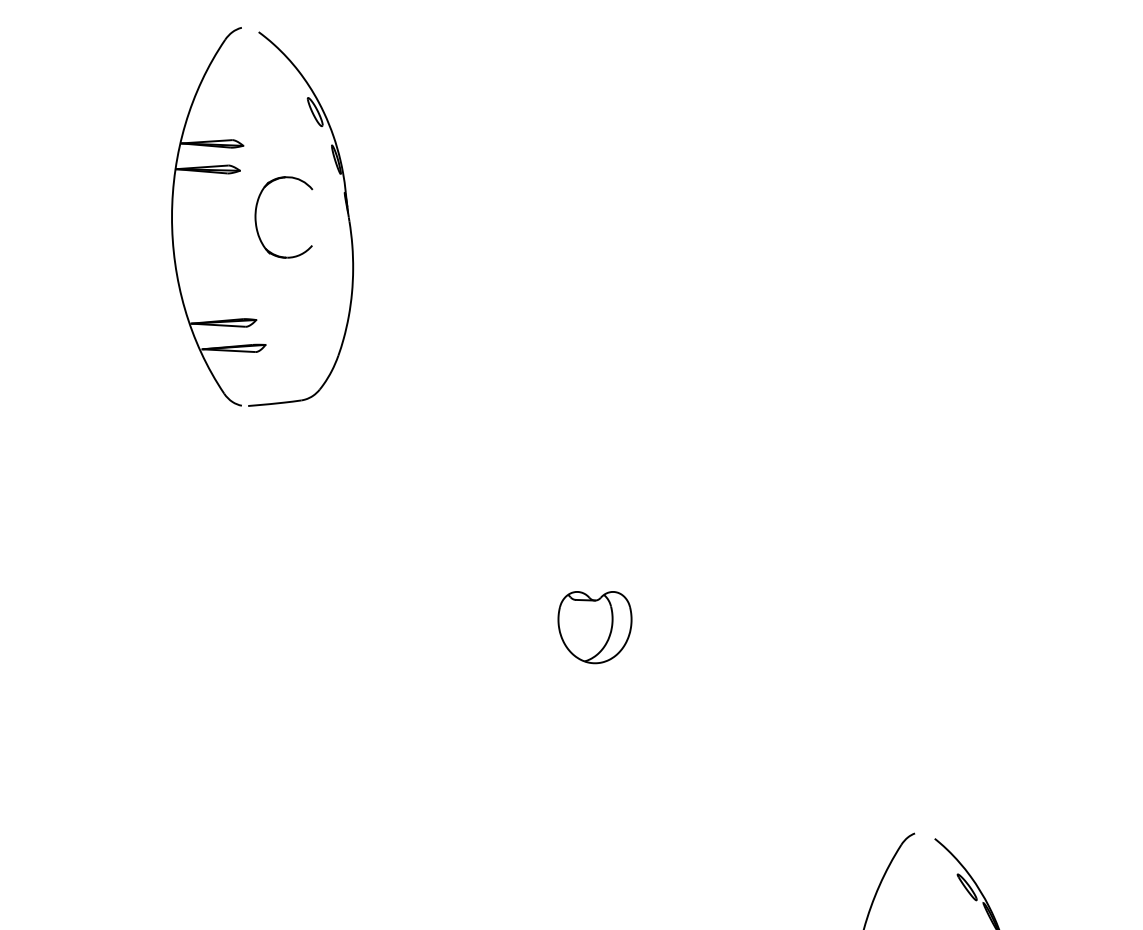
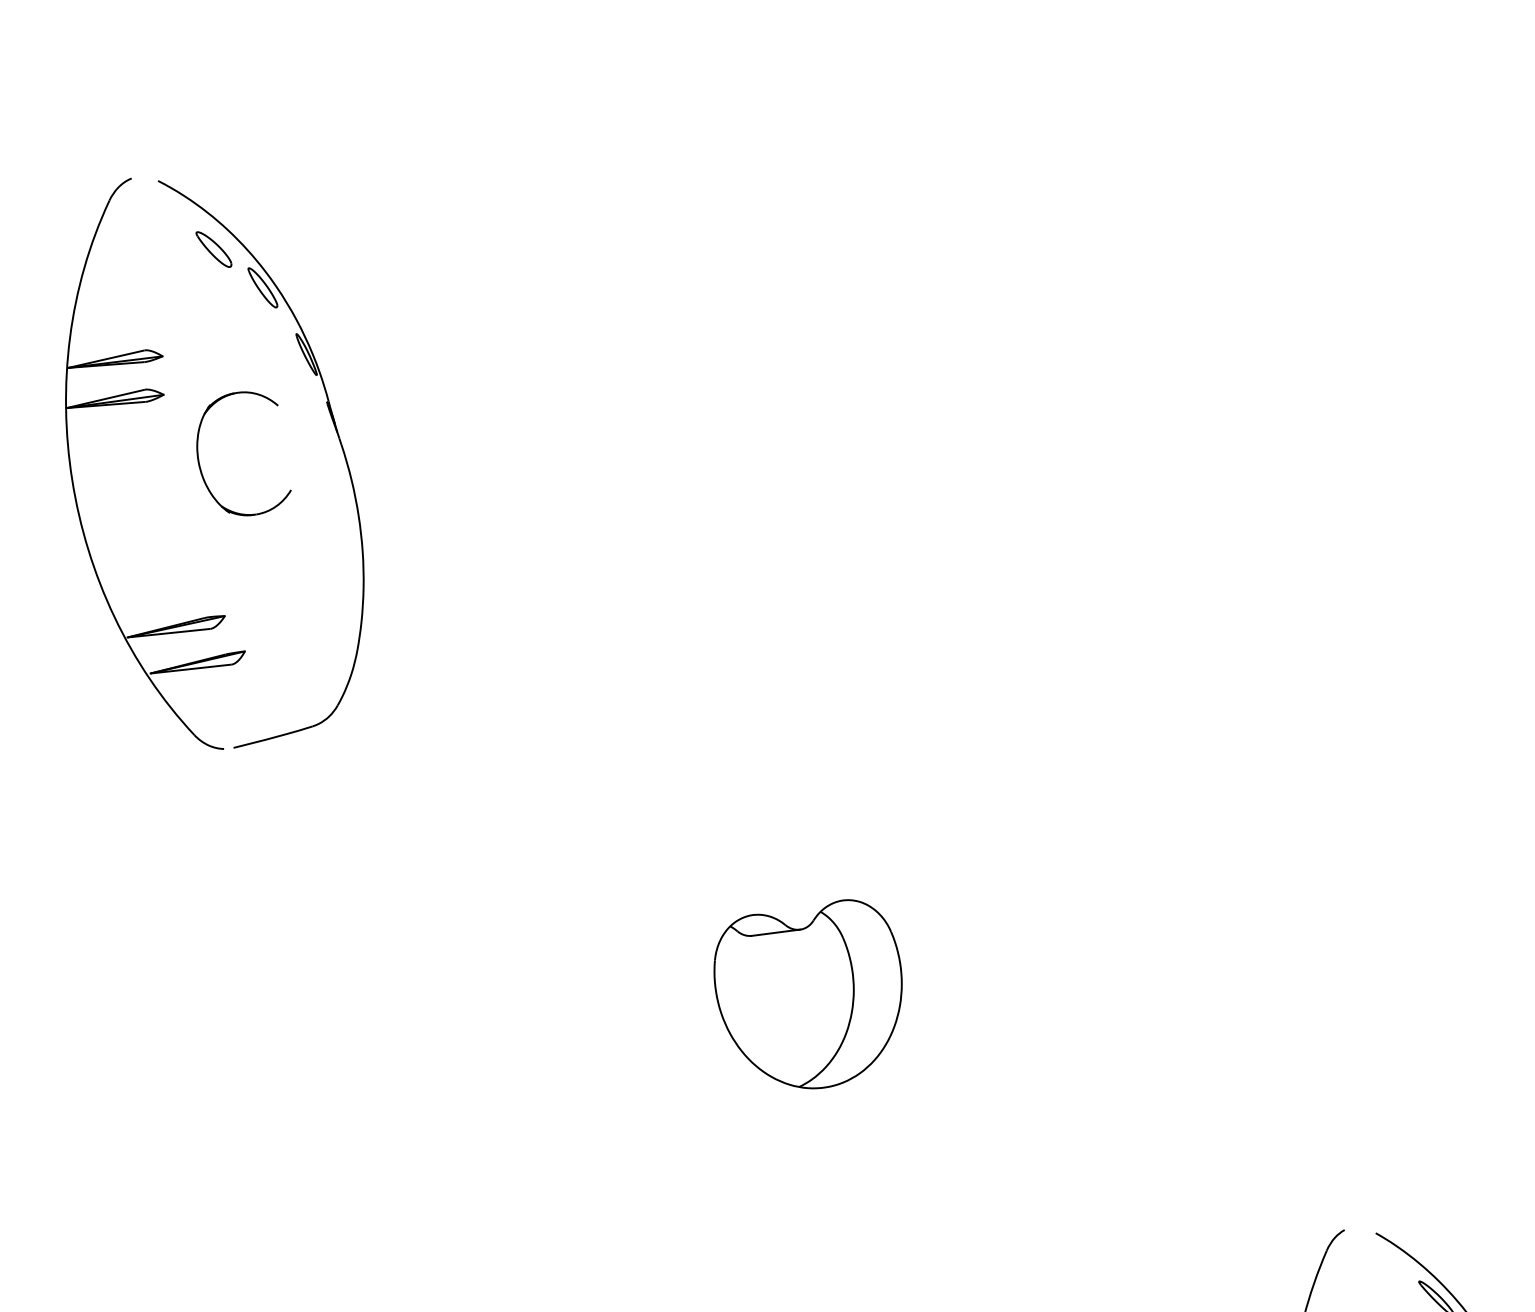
part: (287, 81) -> (213, 248), added
part: (594, 627) -> (810, 997), size x1.67

